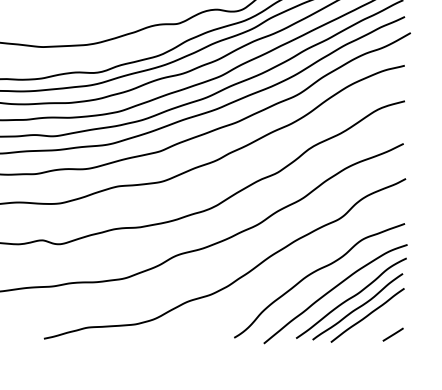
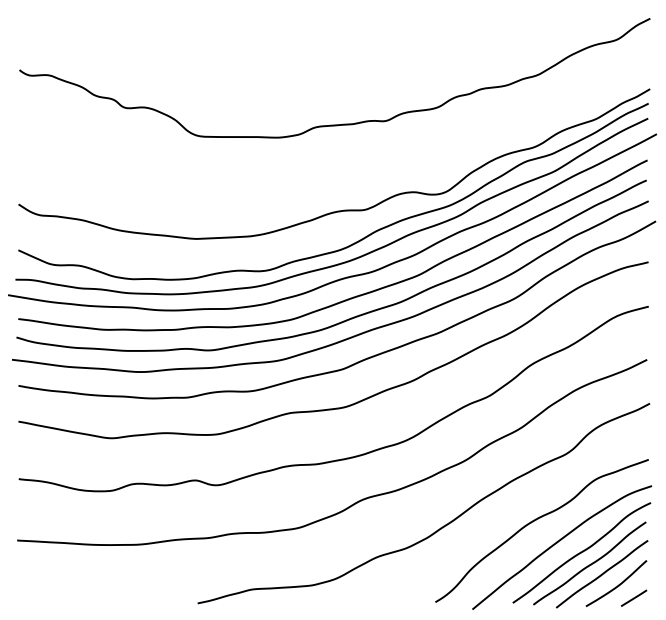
curve: (380, 323) -> (618, 584), added

